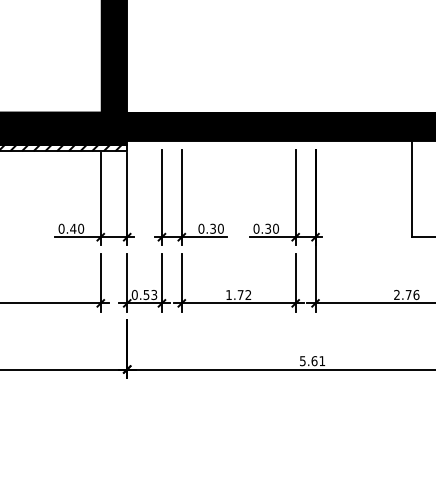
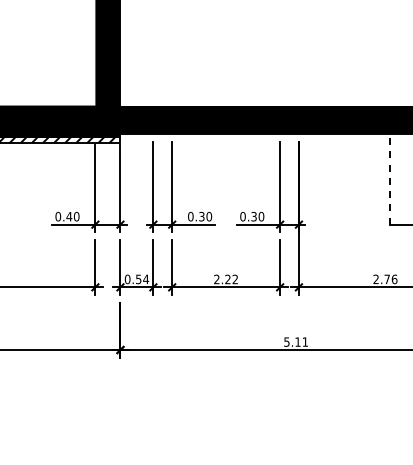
line: (412, 188) -> (390, 178), solid -> dashed
text: (154, 295) -> (146, 279), 0.53 -> 0.54
text: (234, 295) -> (222, 279), 1.72 -> 2.22
text: (314, 360) -> (297, 341), 5.61 -> 5.11

